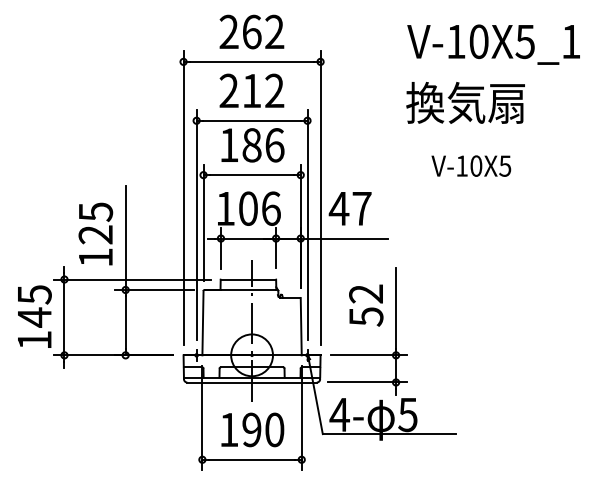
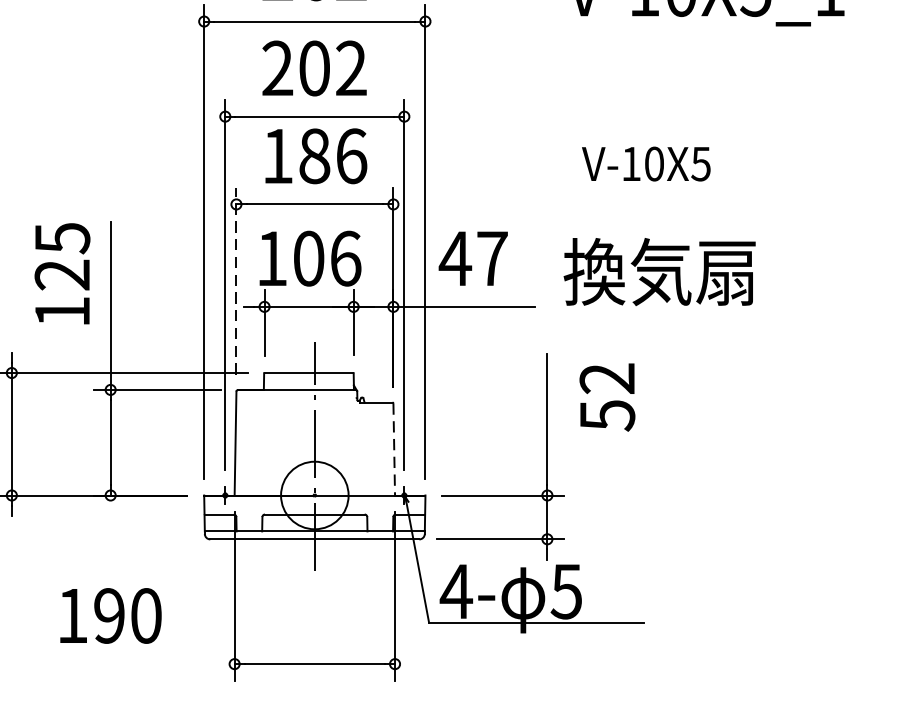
text: (251, 90) -> (313, 67), 212 -> 202
text: (465, 102) -> (659, 271), moved
text: (471, 165) -> (646, 163), moved
line: (203, 222) -> (236, 280), solid -> dashed
text: (95, 233) -> (61, 272), moved
text: (366, 305) -> (607, 397), moved
line: (301, 326) -> (394, 448), solid -> dashed
text: (252, 429) -> (110, 615), moved

